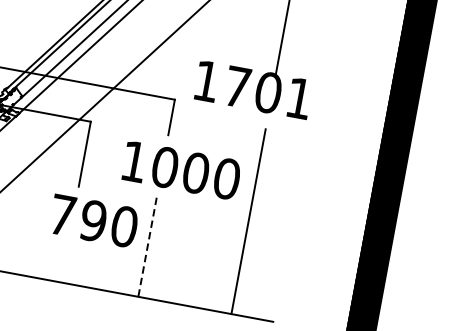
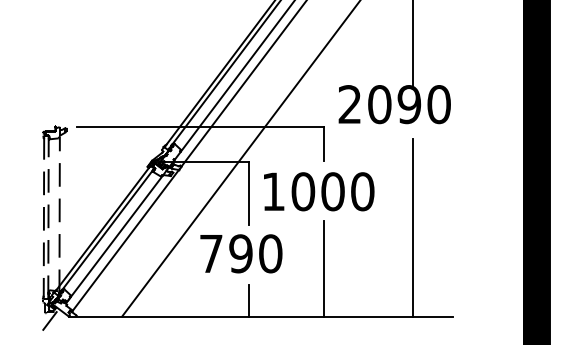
text: (252, 89) -> (394, 104), 1701 -> 2090
text: (182, 170) -> (319, 191), moved
text: (94, 220) -> (241, 253), moved
line: (147, 246) -> (323, 268), dashed -> solid
line: (64, 265) -> (249, 300), added

